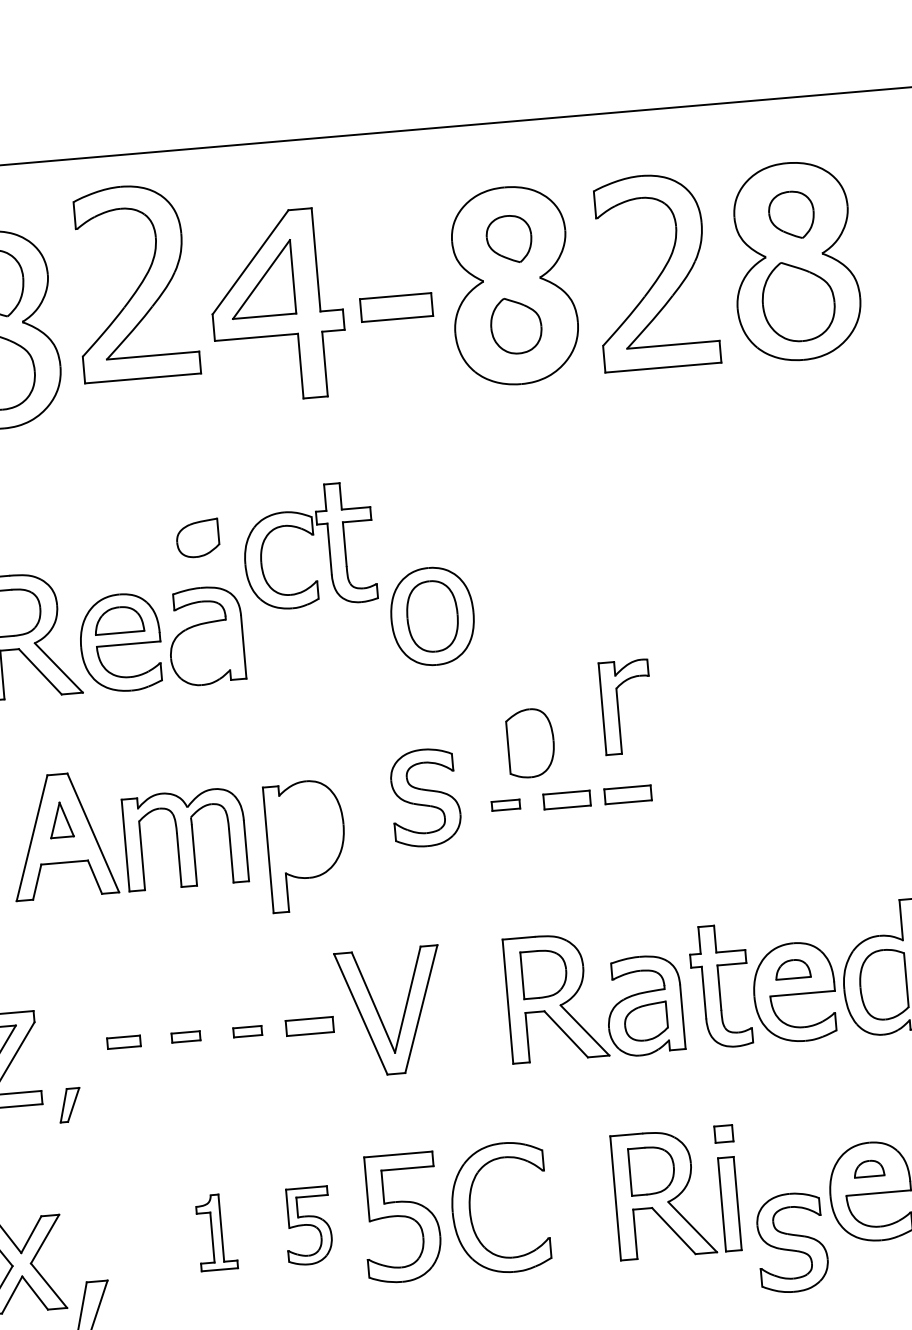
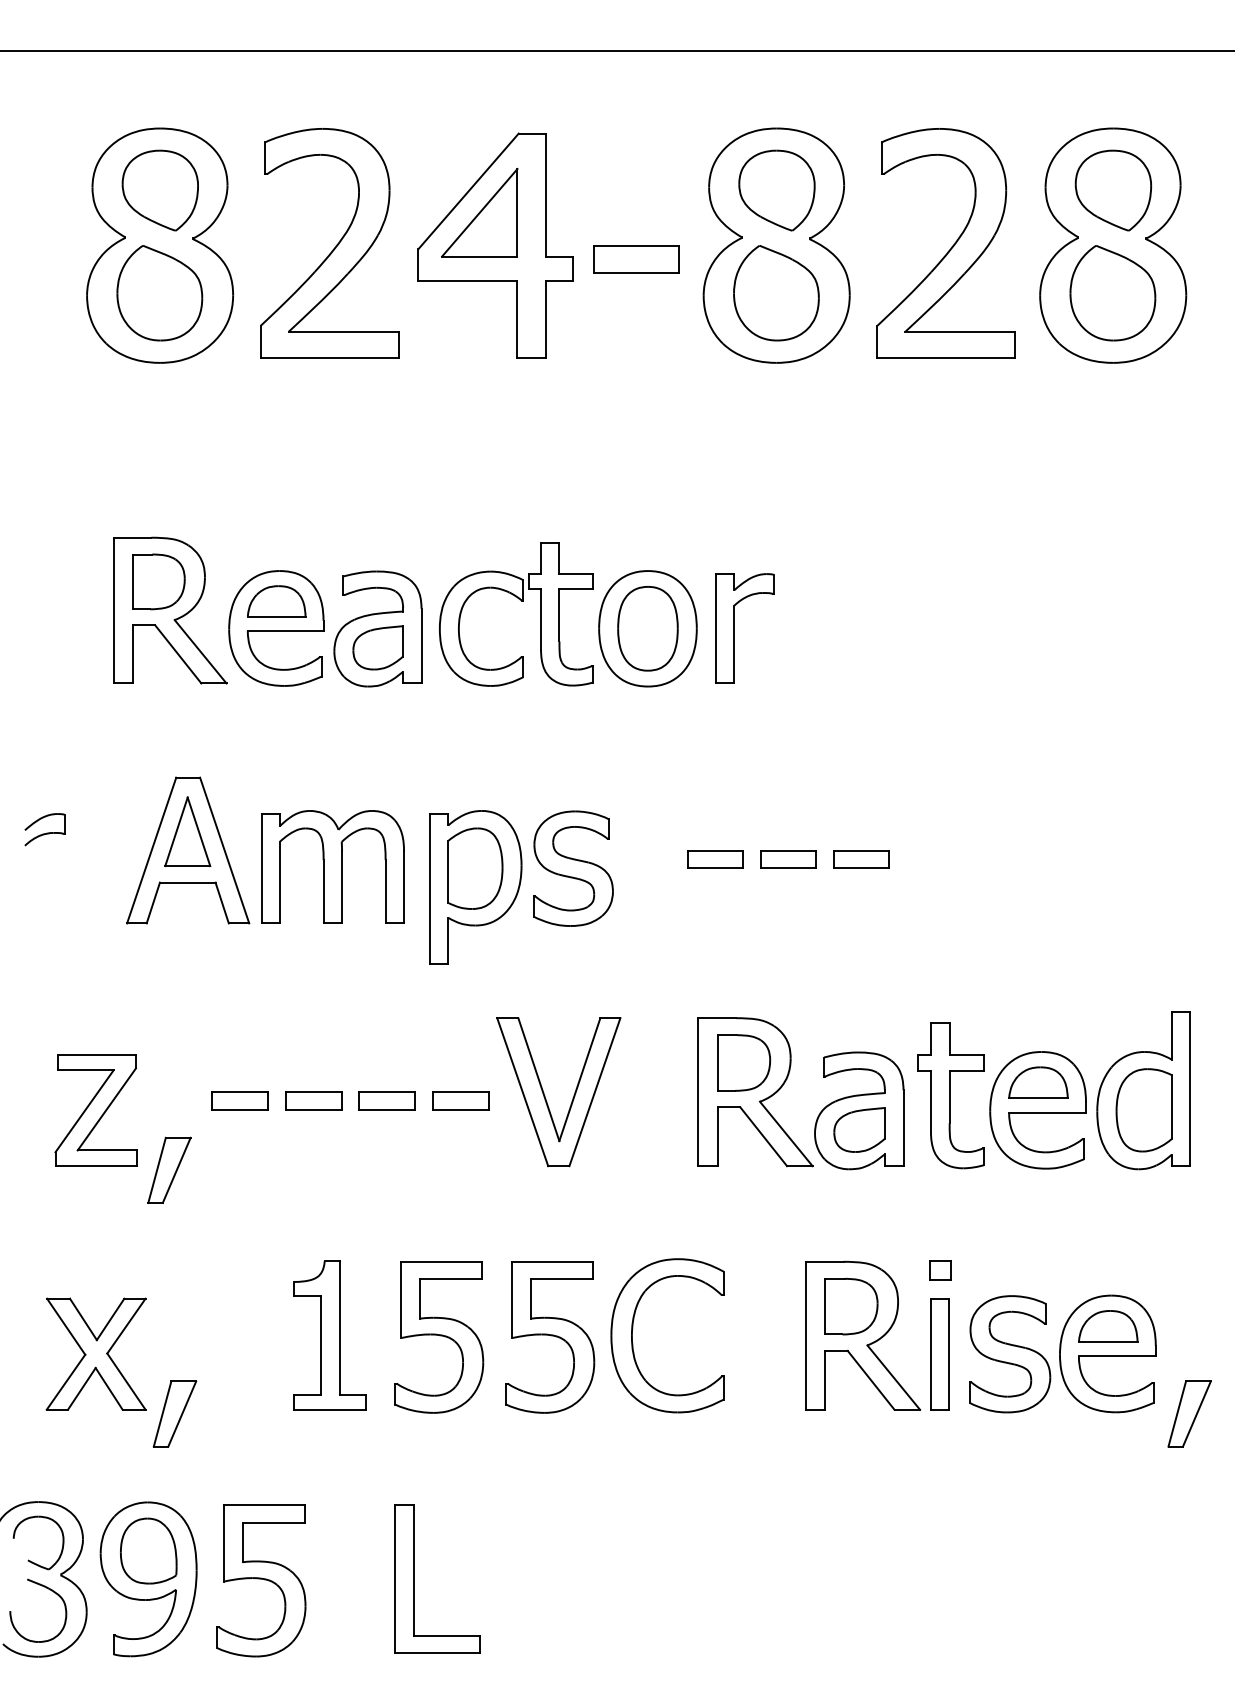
part: (791, 215) -> (1113, 190), size x1.43
part: (508, 239) -> (776, 190), size x1.43
part: (139, 283) -> (335, 245), moved
part: (516, 325) -> (776, 293), size x1.43
part: (311, 535) -> (521, 601), moved
part: (197, 538) -> (377, 647), moved
part: (618, 707) -> (734, 628), moved
part: (530, 743) -> (475, 868), moved
part: (425, 797) -> (573, 868), moved
part: (505, 805) -> (715, 859), size x1.67
part: (60, 819) -> (187, 831), size x1.67
part: (792, 969) -> (1038, 1082), size x1.43
part: (247, 1031) -> (386, 1100), size x1.67
part: (185, 1036) -> (313, 1100), size x1.67
part: (123, 1041) -> (239, 1100), size x1.43
part: (69, 1104) -> (169, 1169), size x1.67
part: (869, 1168) -> (1108, 1326), size x1.67
part: (308, 1226) -> (439, 1337), size x1.67
part: (216, 1232) -> (329, 1335), size x1.67
part: (792, 1242) -> (1010, 1354), moved

